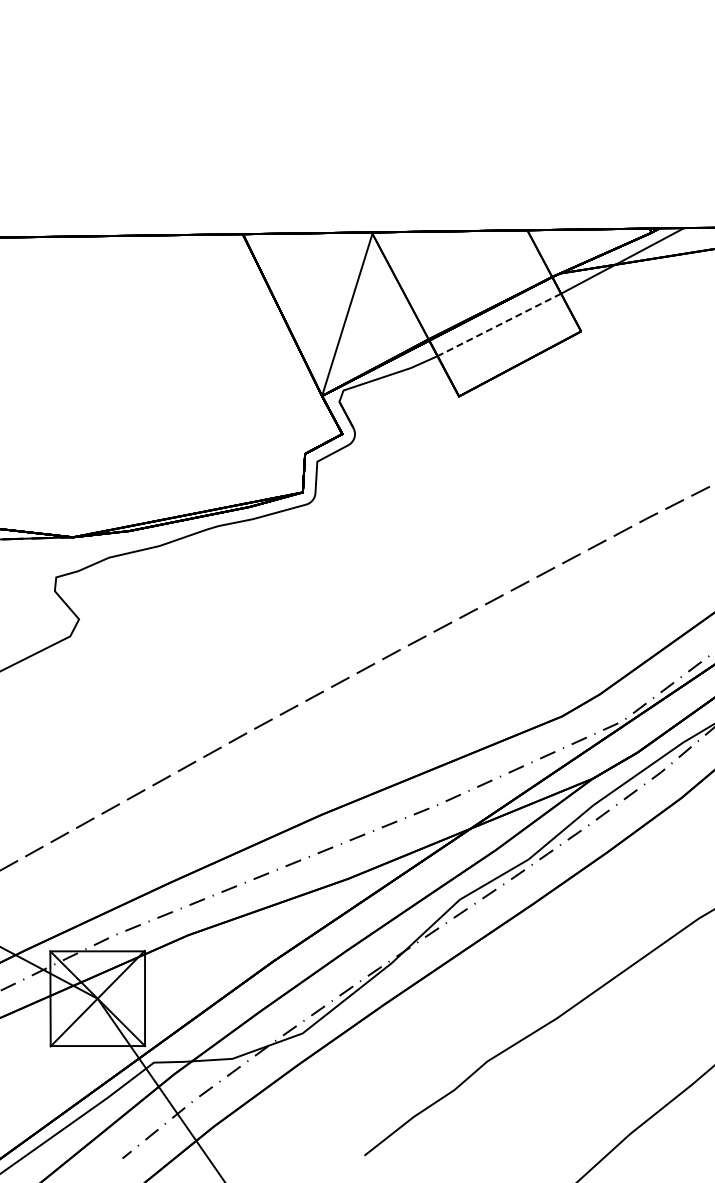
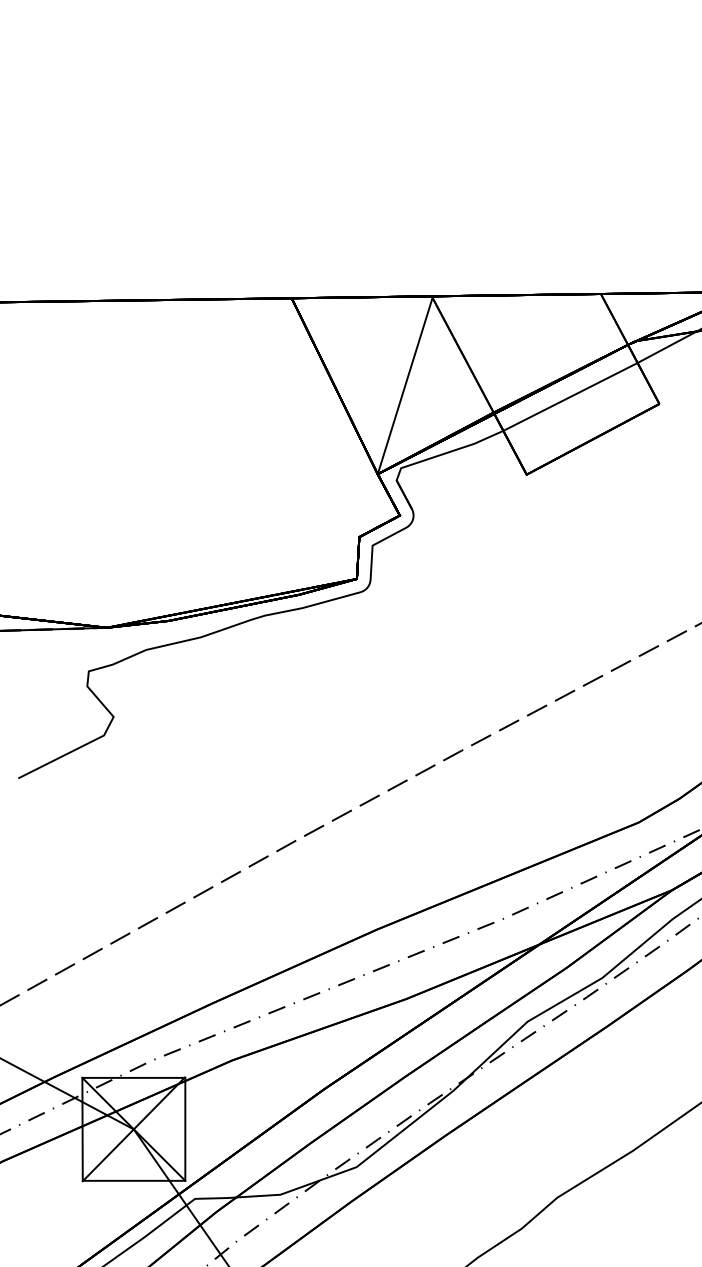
line: (498, 325) -> (569, 397), dashed -> solid

